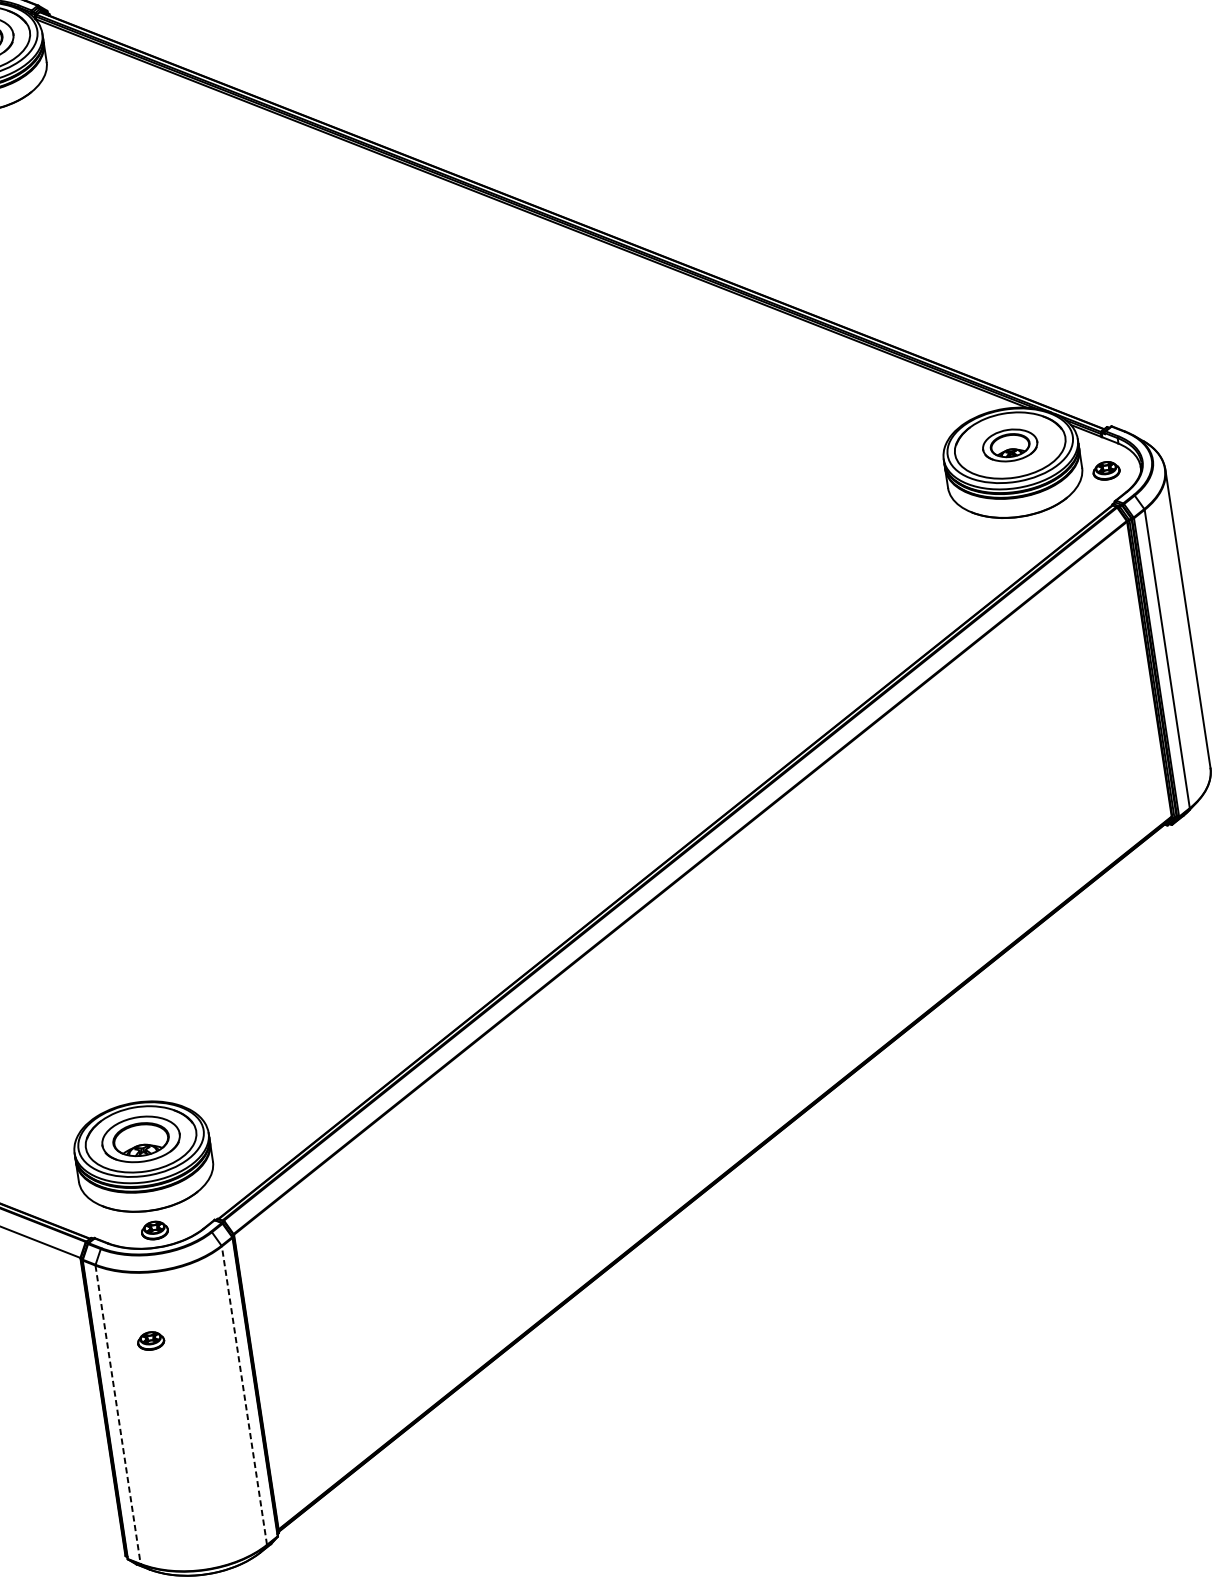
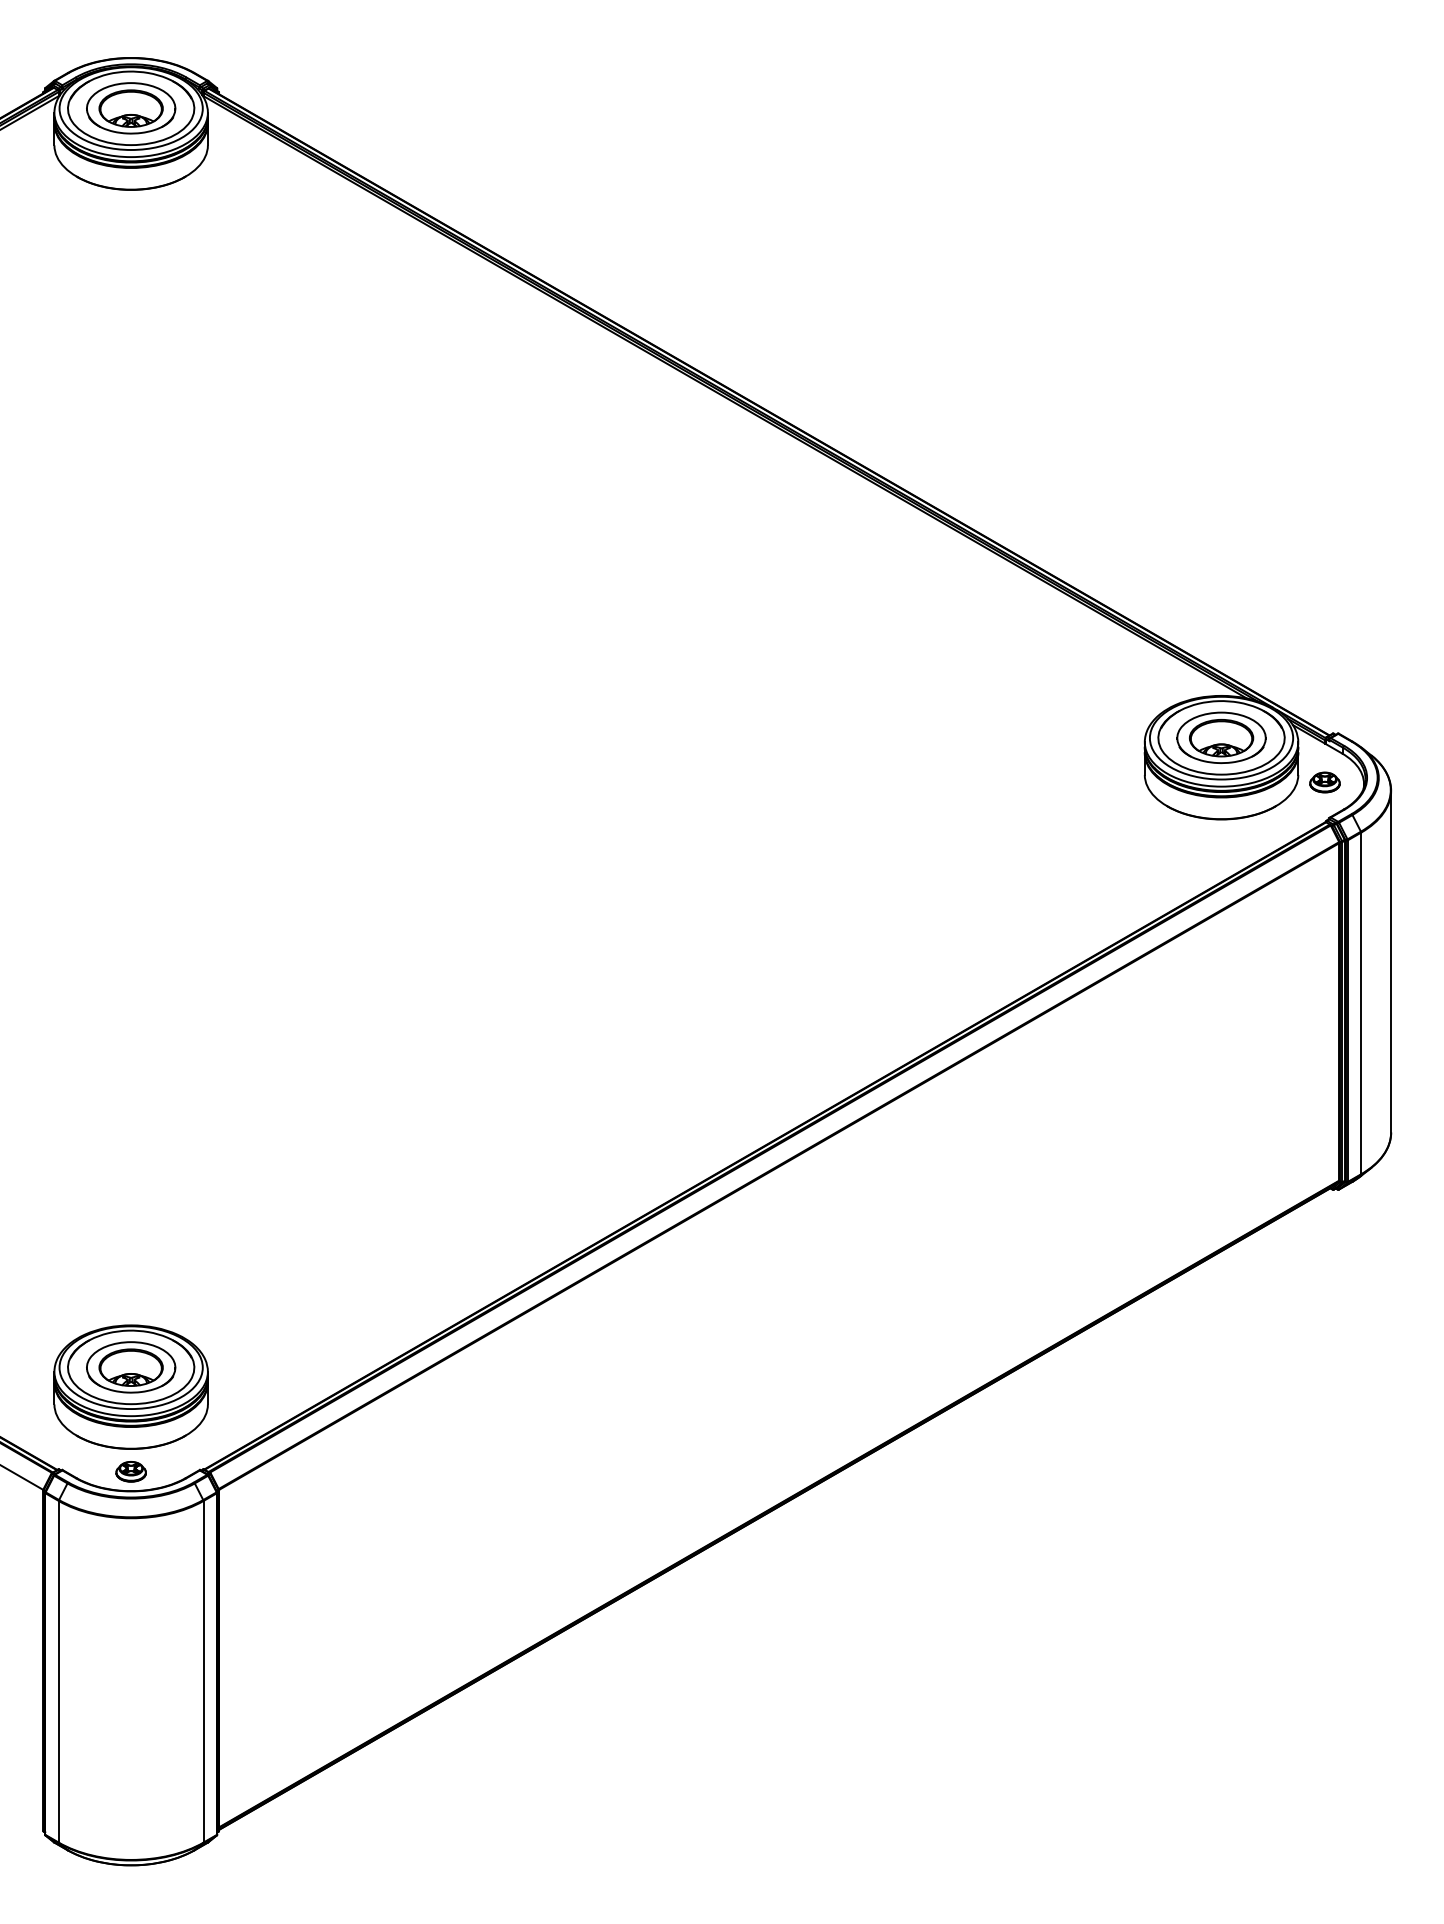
part: (1010, 445) -> (1221, 737), size x1.43
part: (150, 1340) -> (107, 1594), removed
line: (244, 1395) -> (203, 1671), dashed -> solid
line: (117, 1414) -> (58, 1671), dashed -> solid

